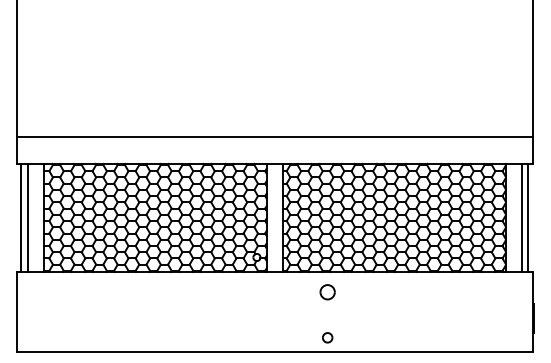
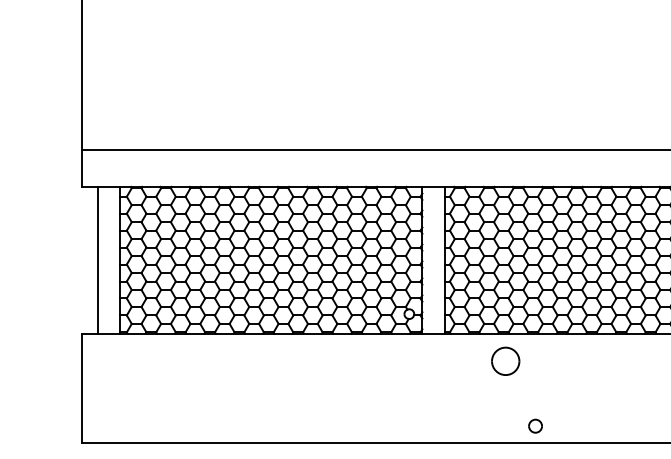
line: (21, 217) -> (88, 259), removed
part: (327, 292) -> (505, 361), size x1.4
part: (327, 337) -> (535, 425), moved

